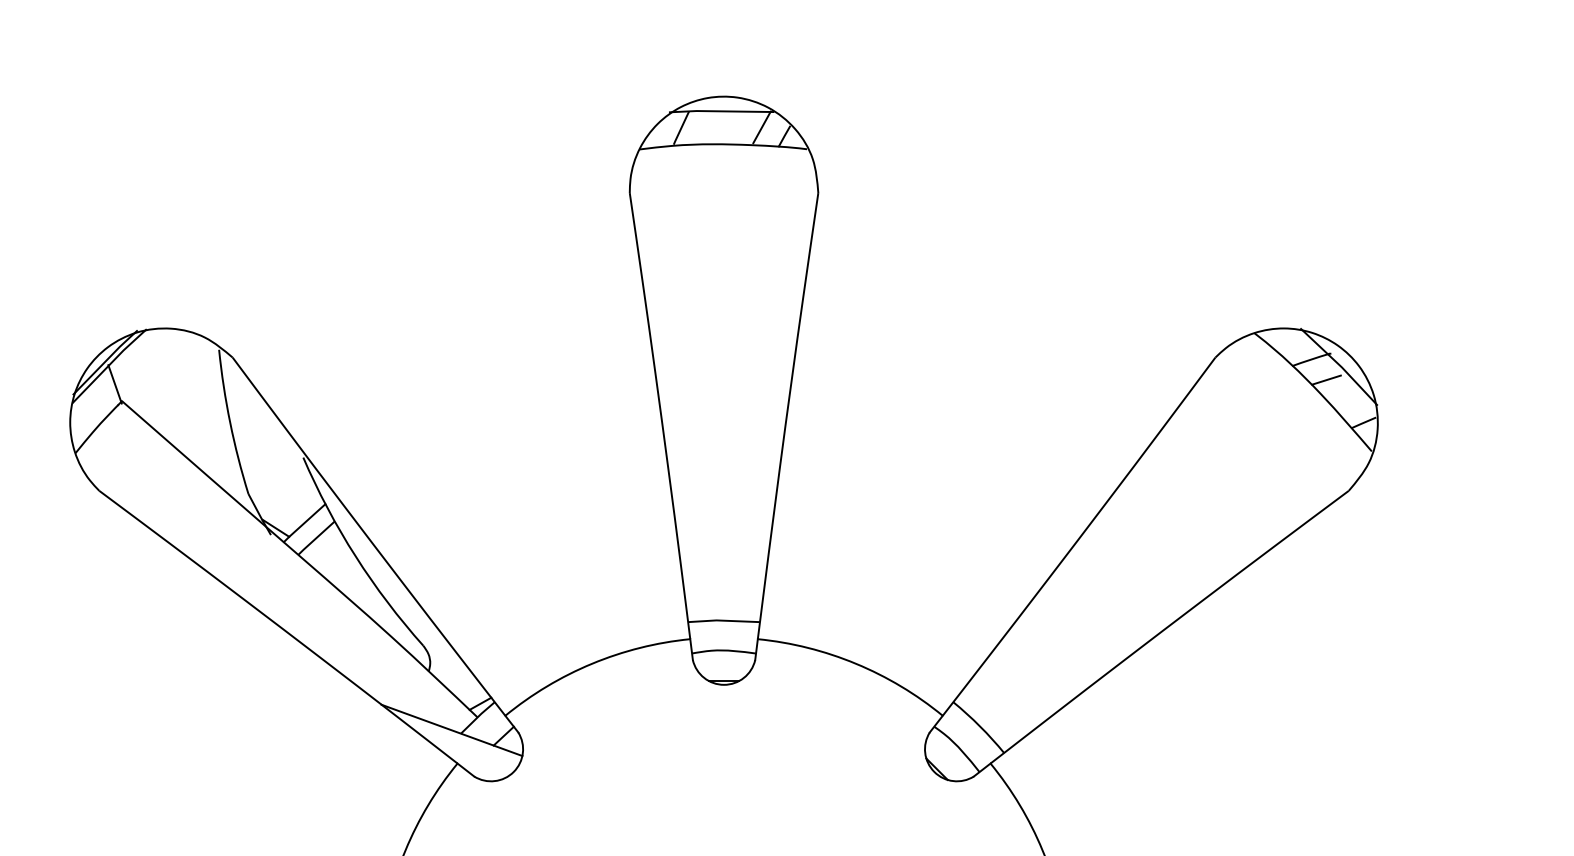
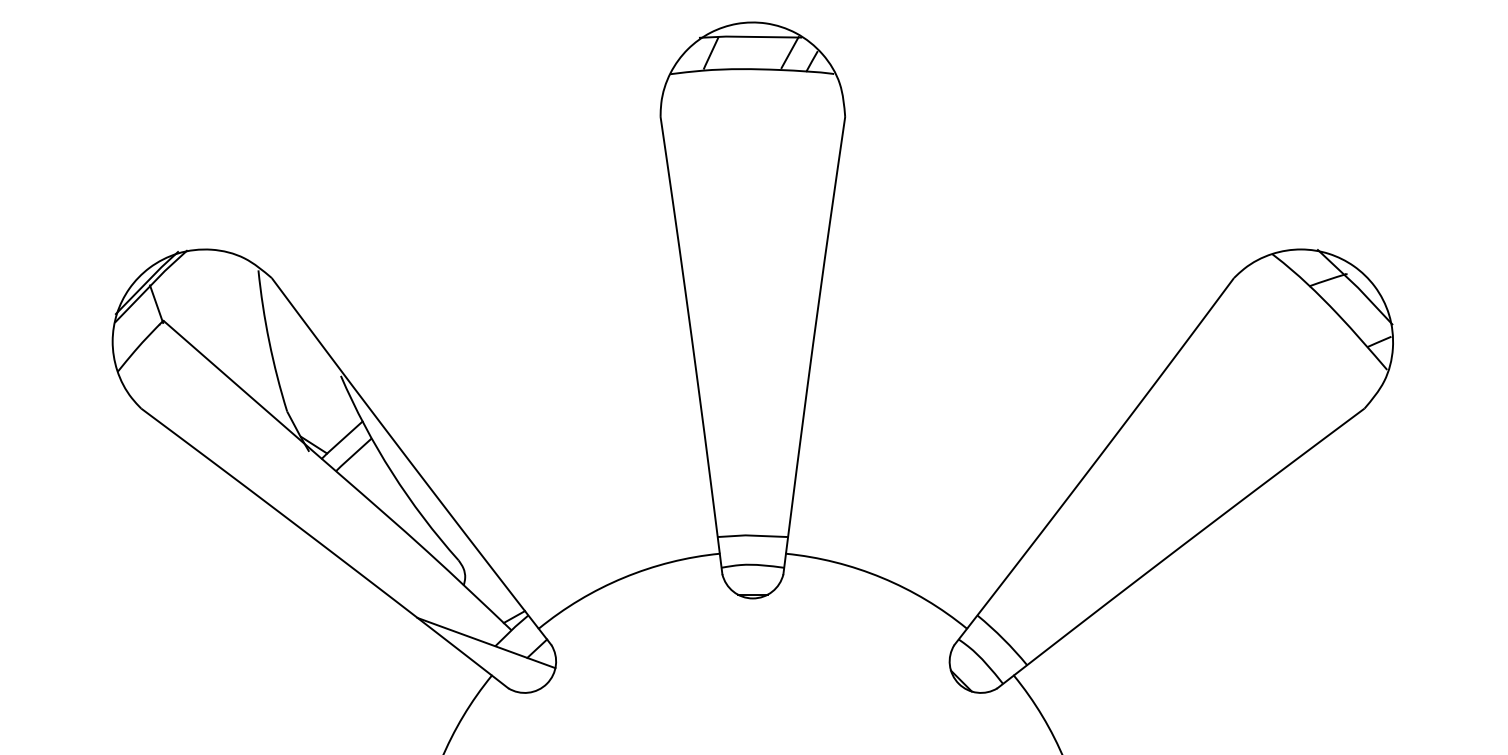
line: (1326, 379) -> (1342, 299), removed

